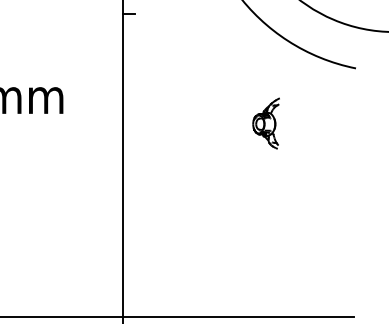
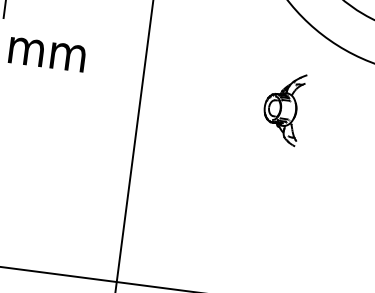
part: (265, 123) -> (282, 108), size x1.43

